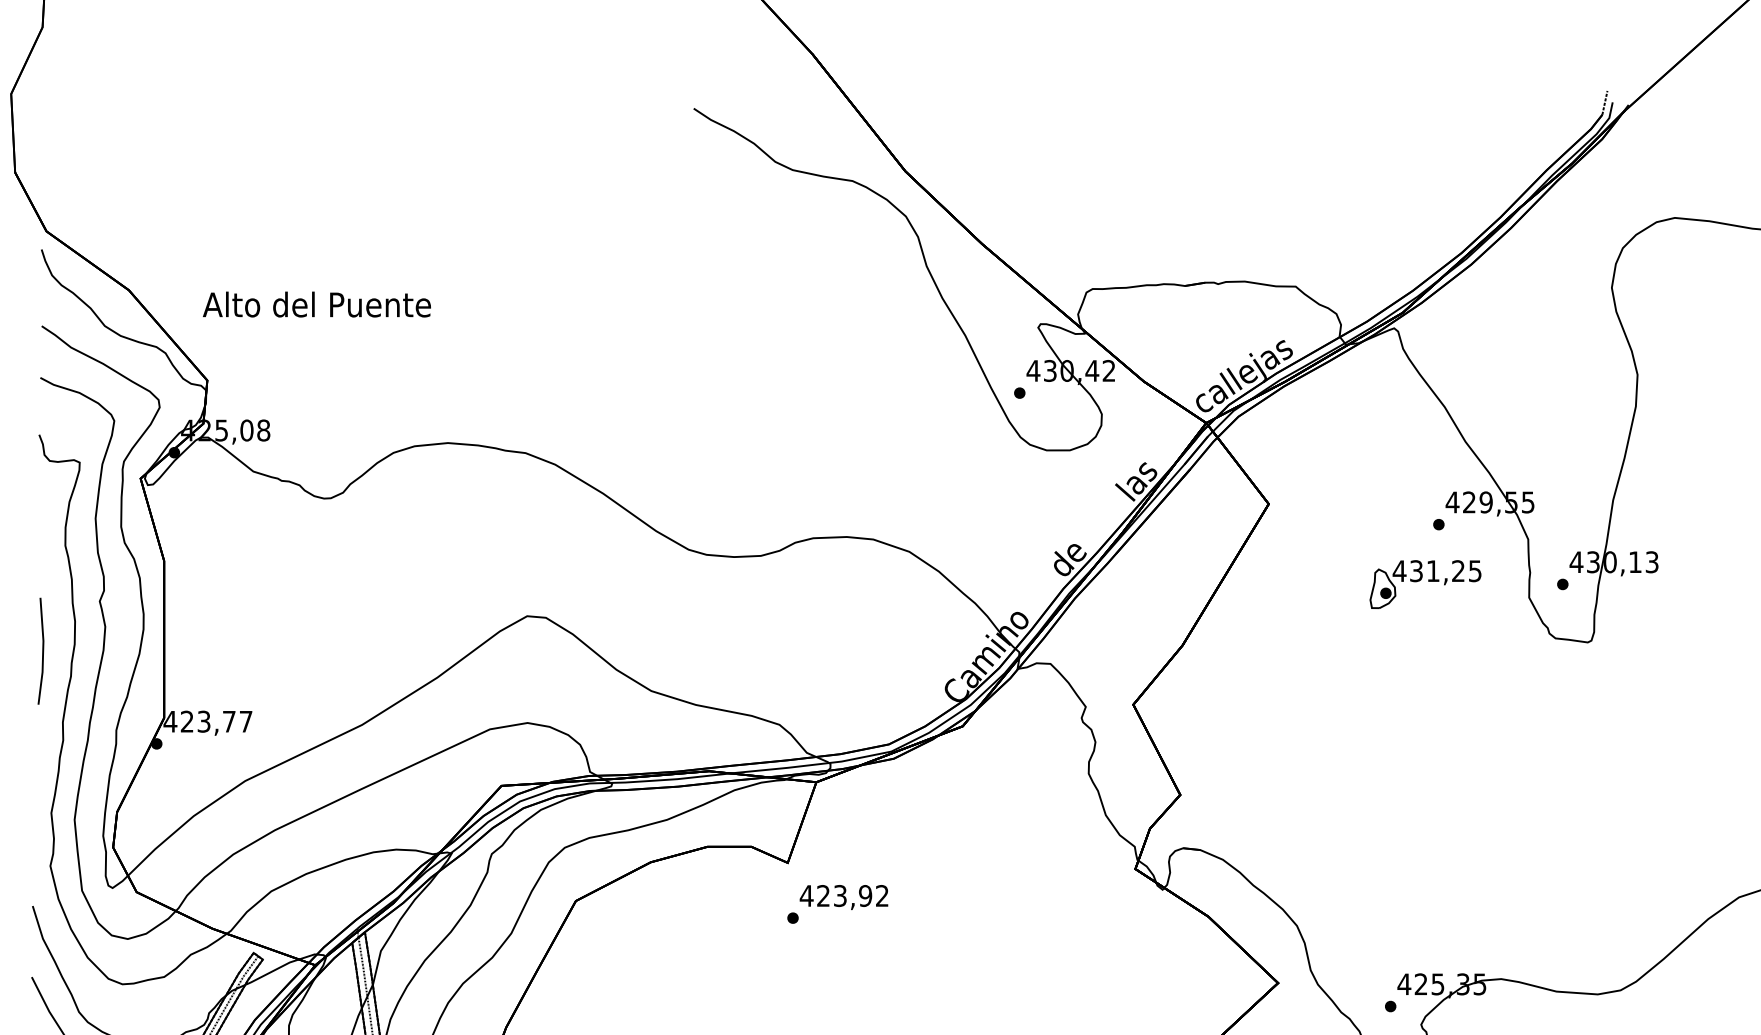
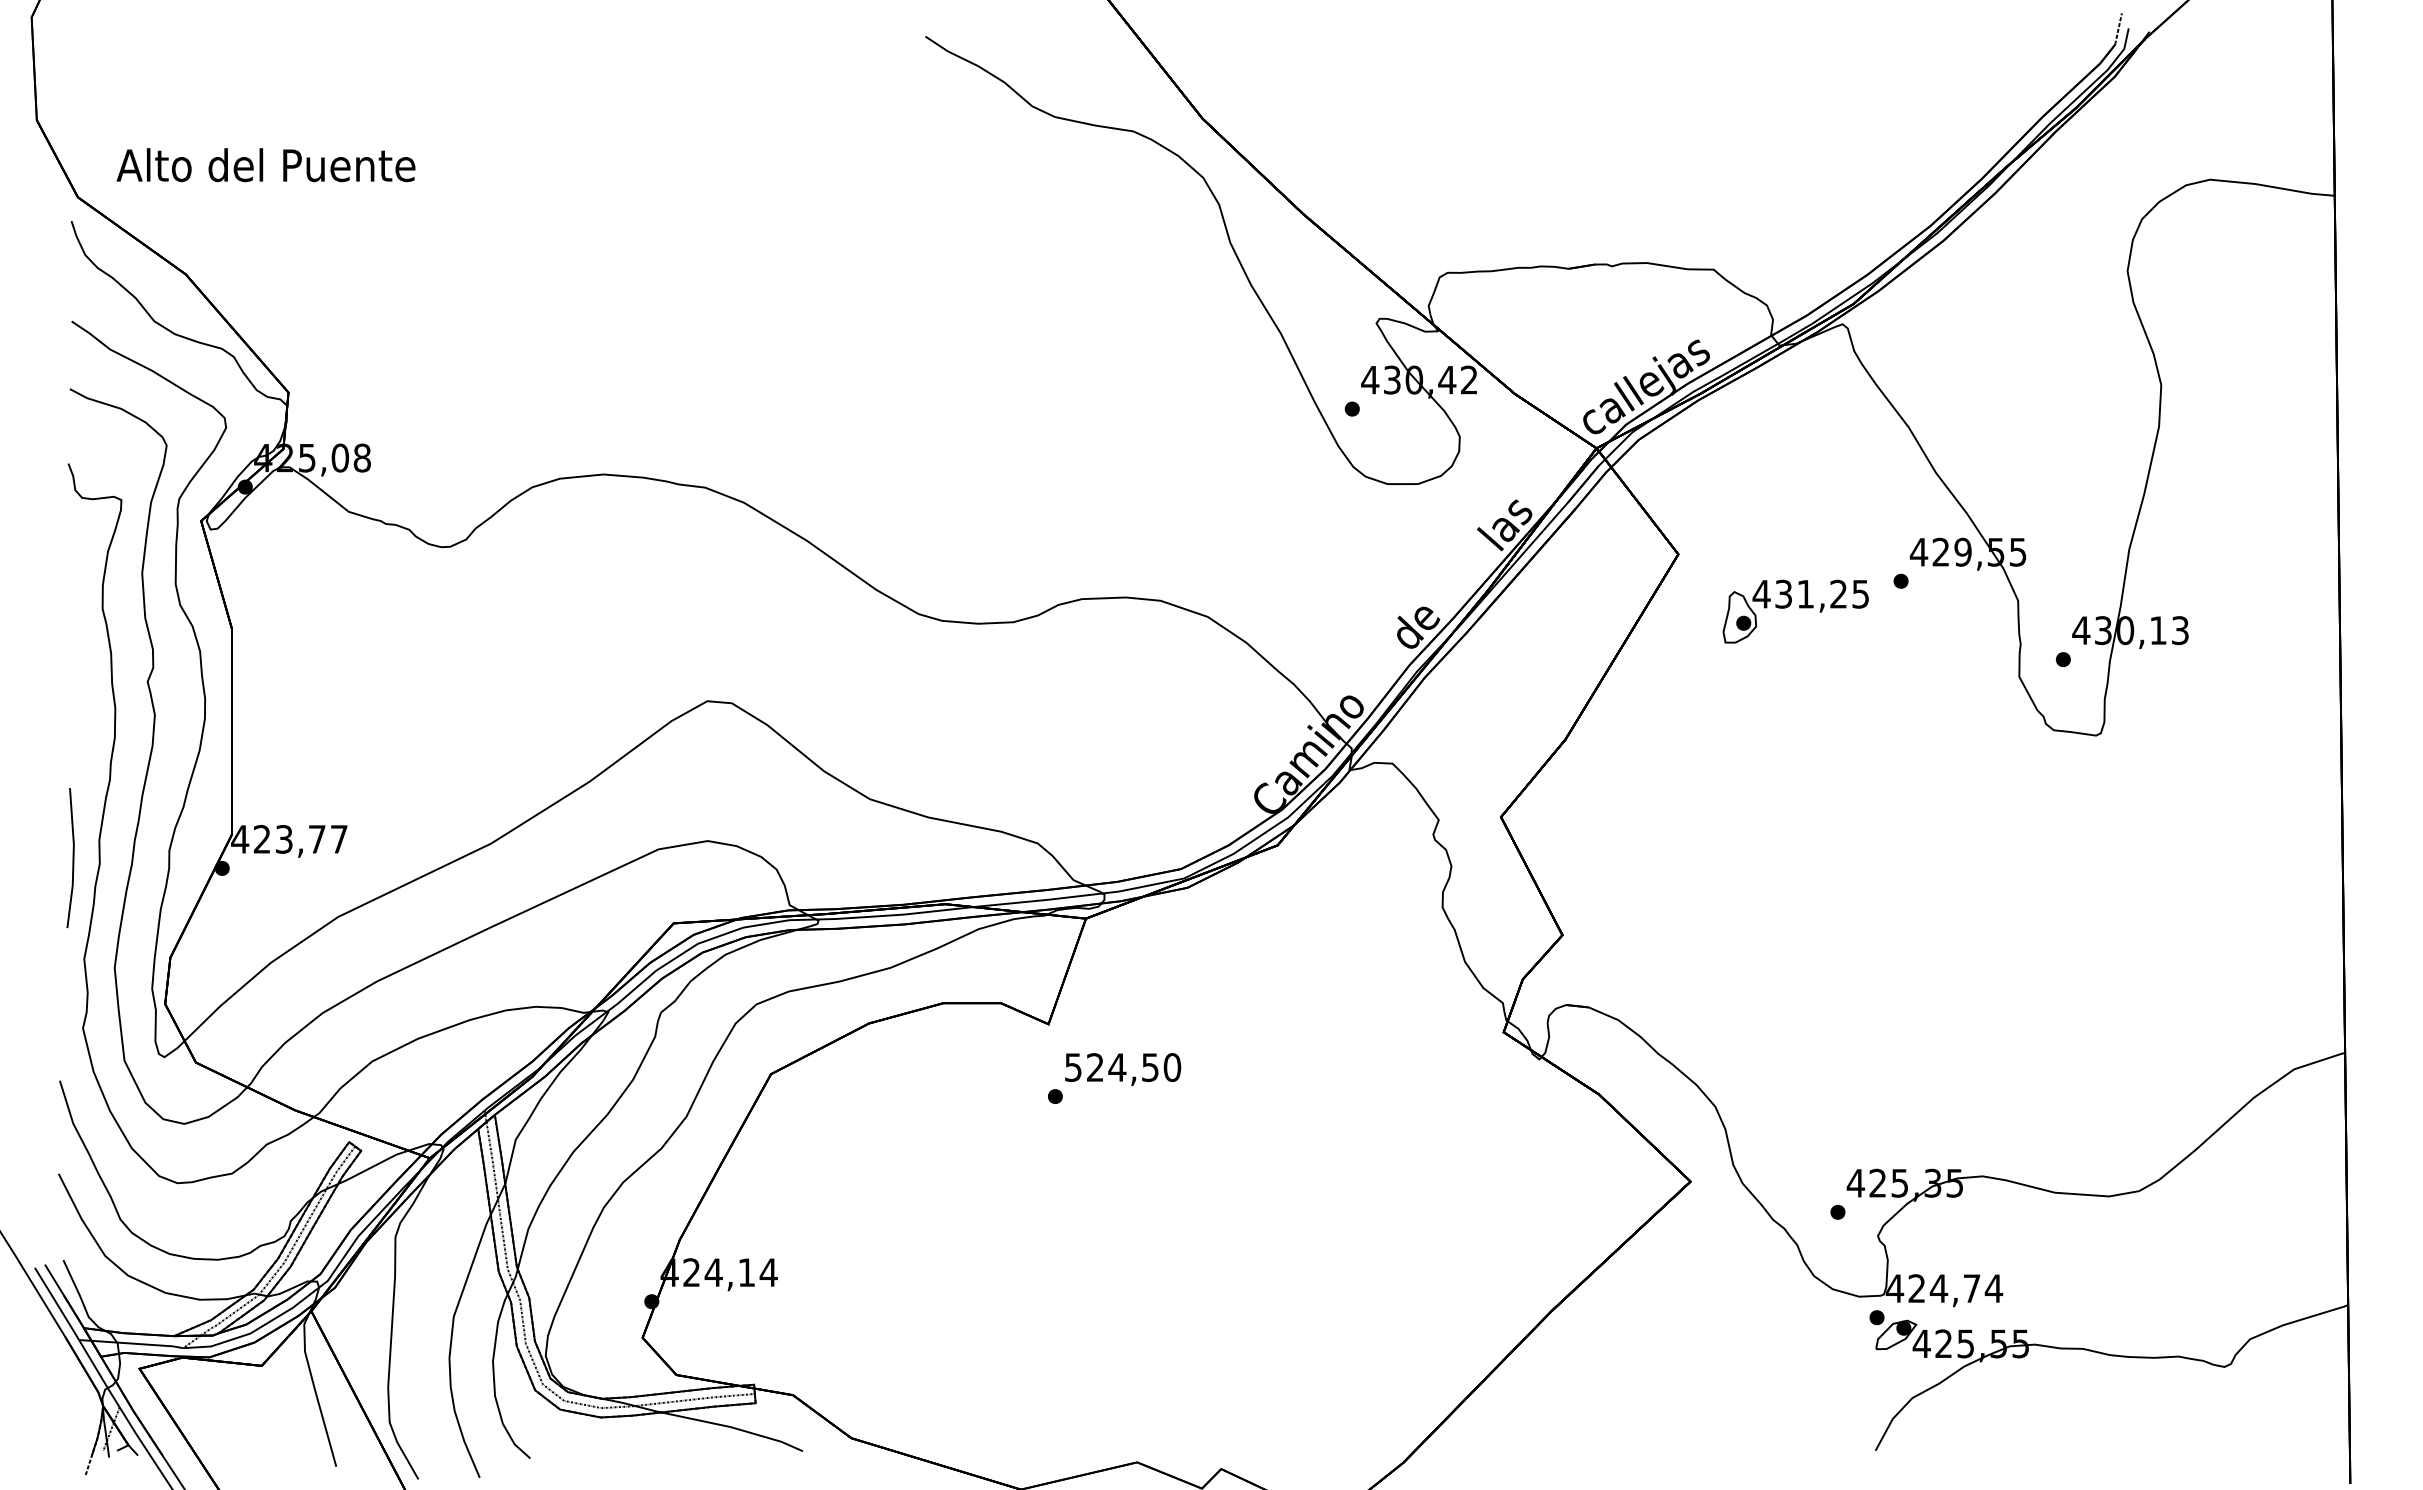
text: (316, 304) -> (265, 165), moved
part: (1425, 584) -> (1795, 611), moved
line: (42, 650) -> (72, 857), moved
text: (844, 895) -> (1122, 1067), 423,92 -> 524,50

